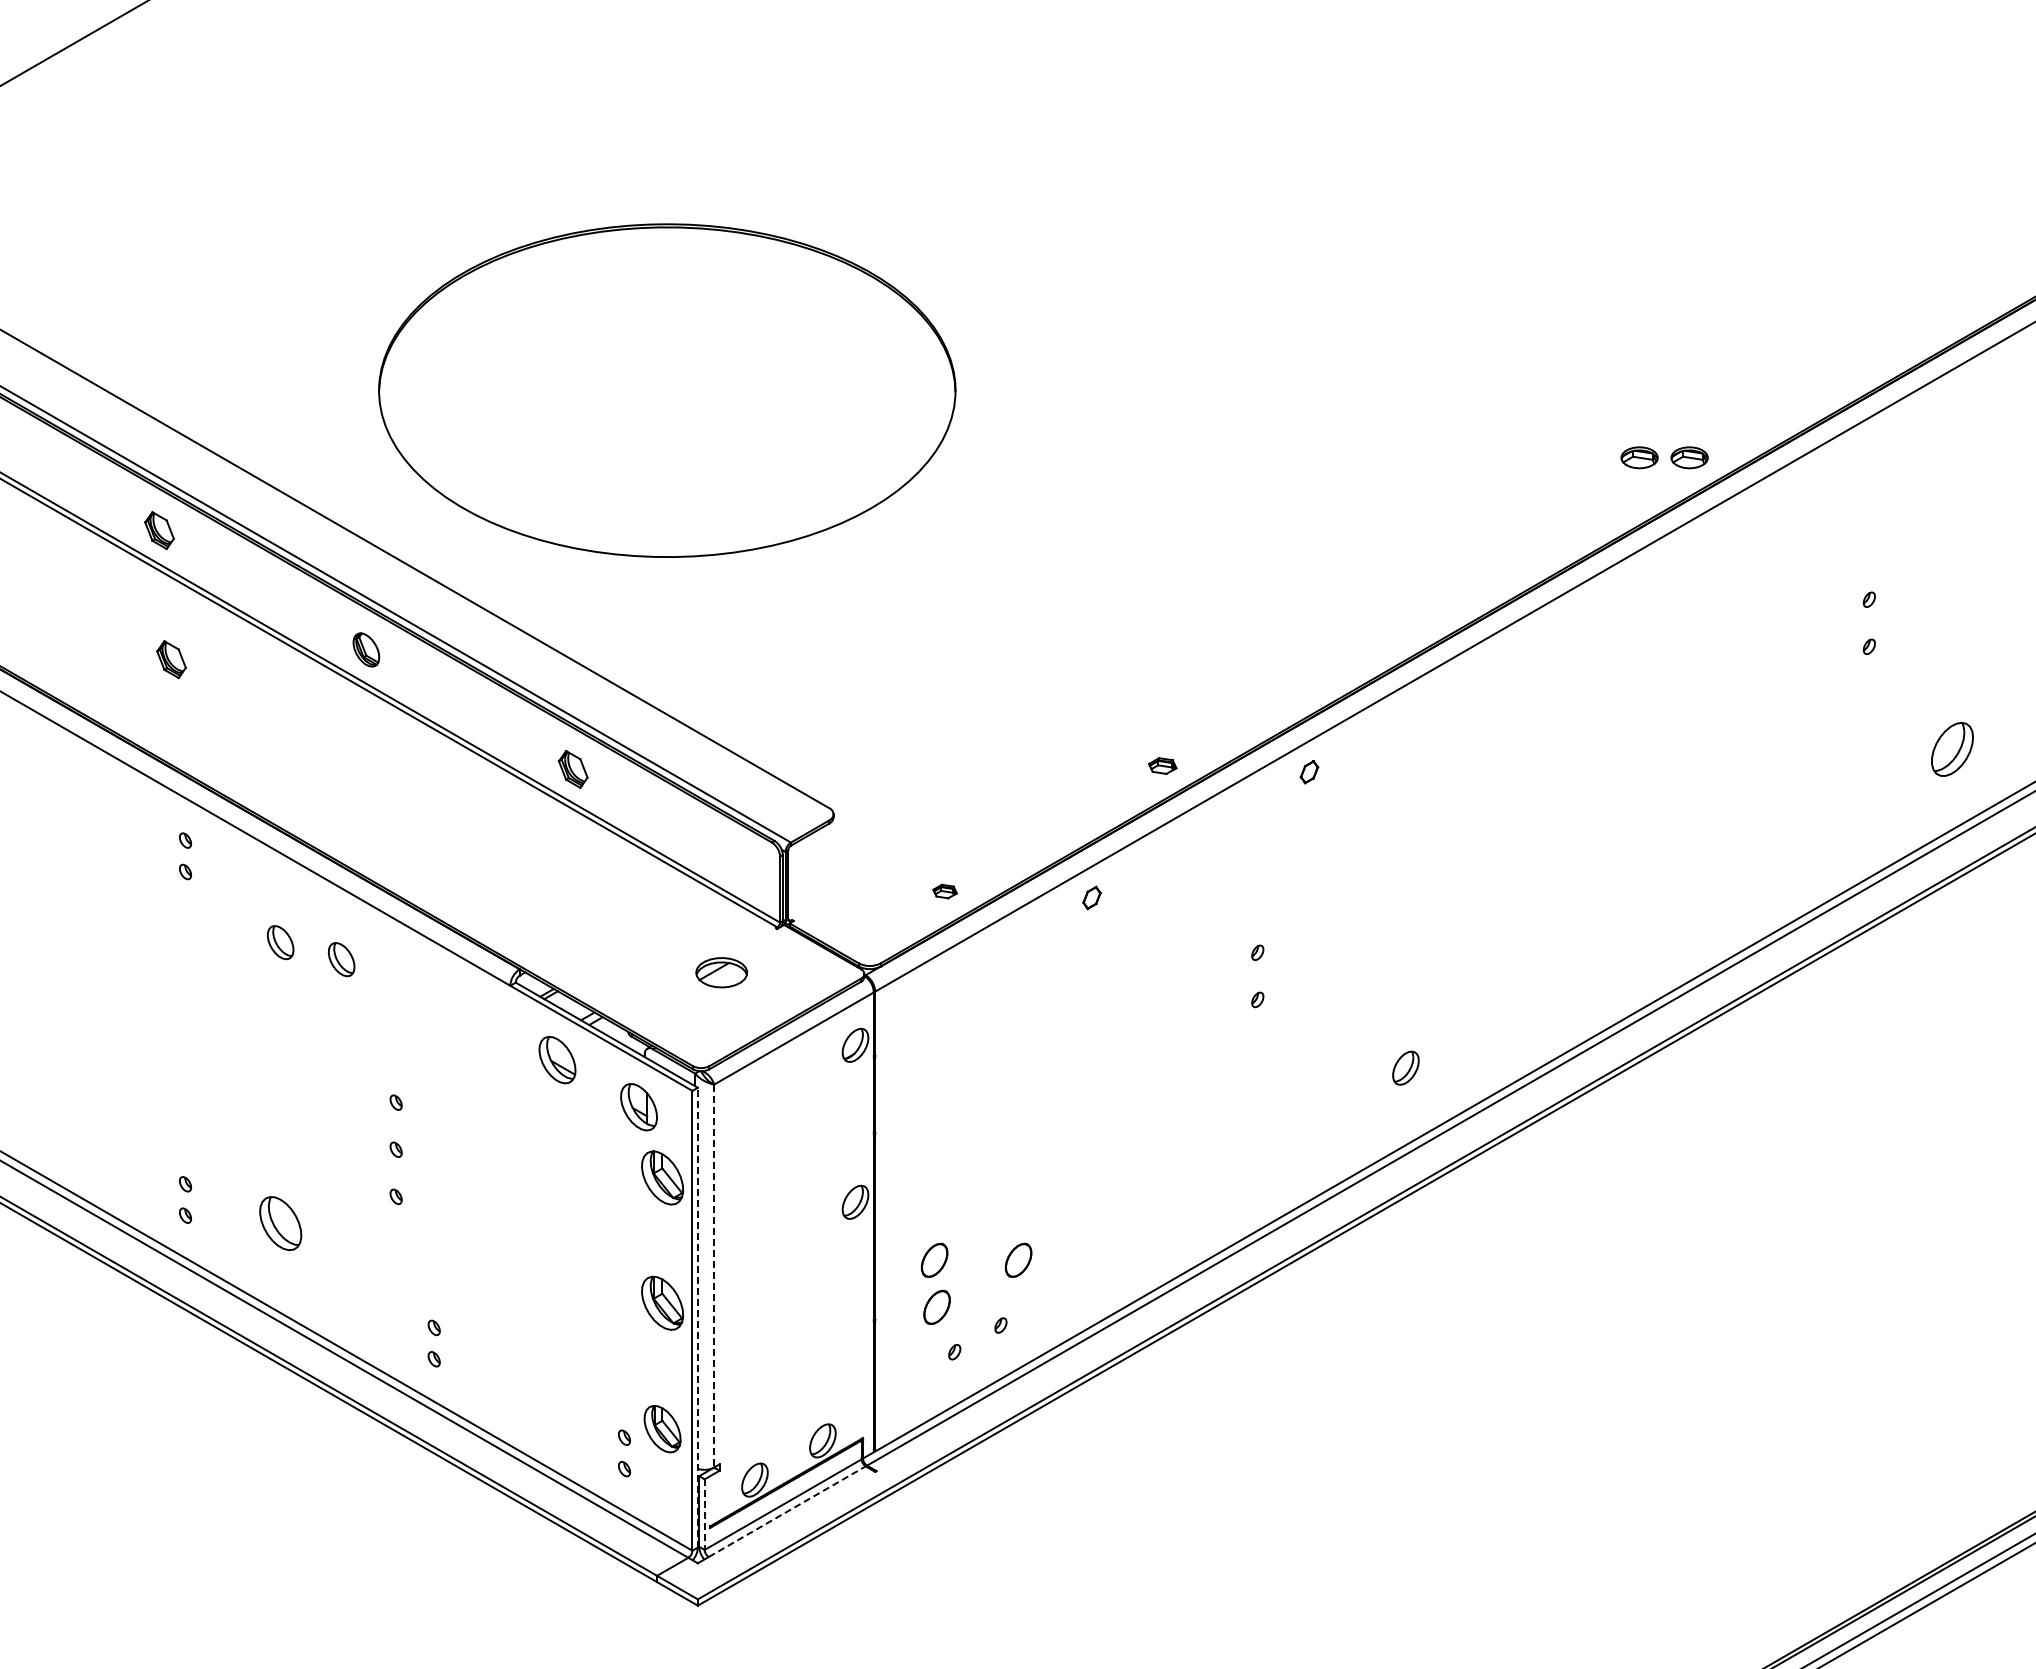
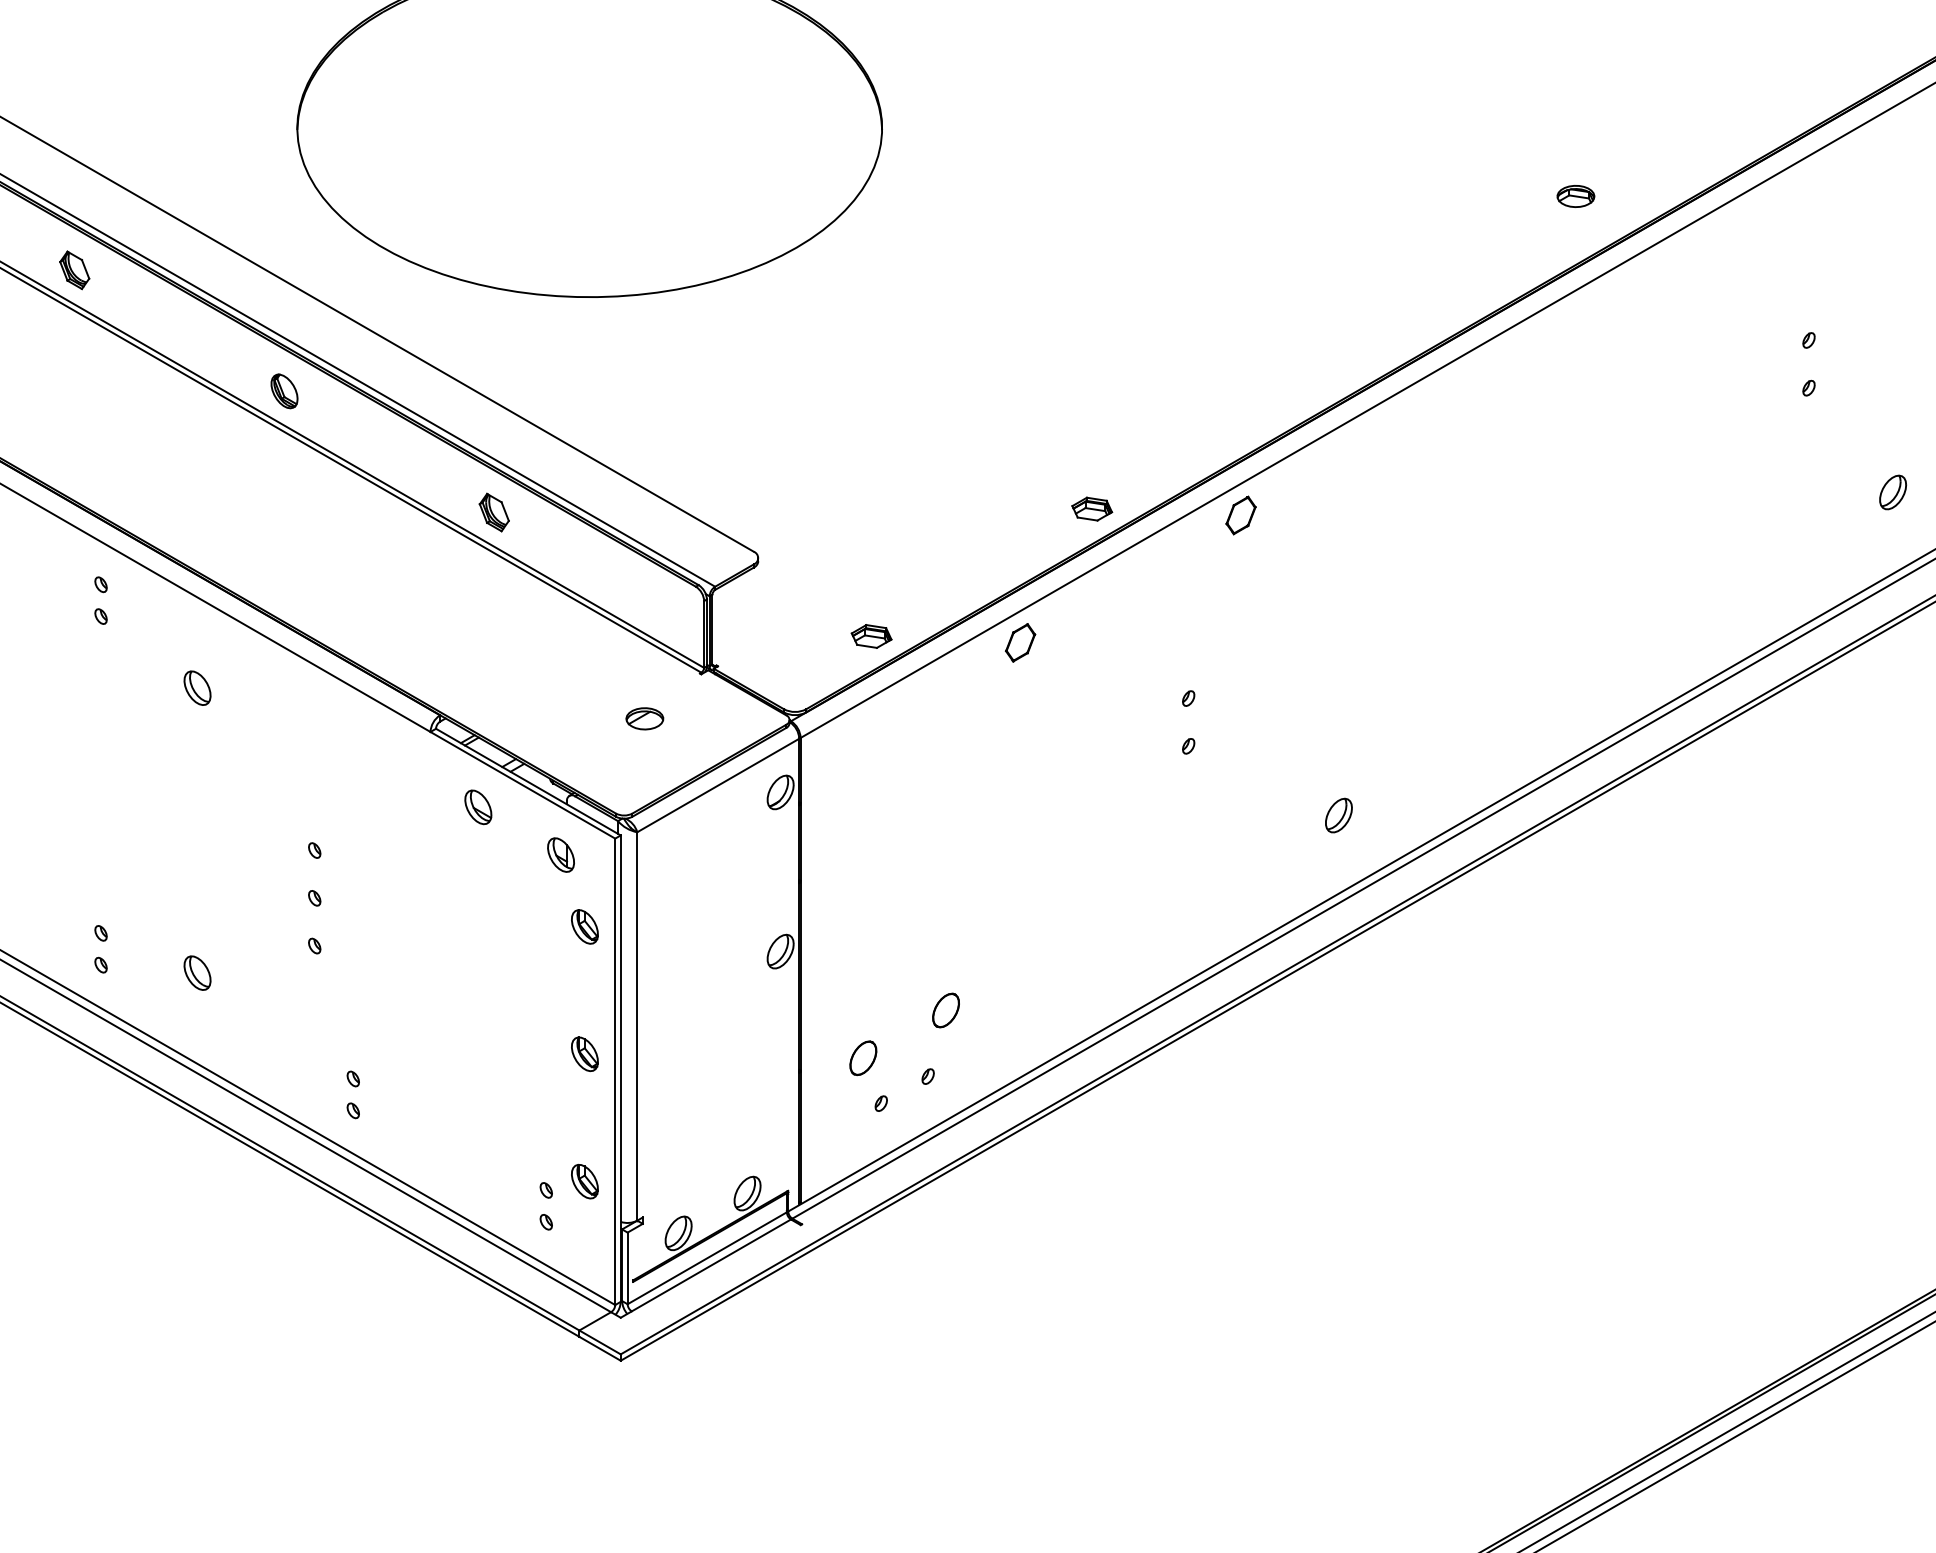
part: (1689, 457) -> (1626, 196), removed
part: (171, 659) -> (86, 401), removed
part: (1951, 749) -> (1892, 492), size x0.62
part: (1162, 765) -> (1092, 508), size x1.43
part: (1309, 771) -> (1241, 514), size x1.67
part: (944, 891) -> (870, 636), size x1.67
part: (1091, 897) -> (1020, 642), size x1.67
part: (341, 959) -> (259, 705), removed
part: (721, 972) -> (644, 718), size x0.71
part: (557, 1059) -> (478, 806), size x0.71
part: (638, 1106) -> (560, 854), size x0.71
part: (662, 1177) -> (584, 926), size x0.62
part: (280, 1223) -> (197, 973), size x0.62
part: (934, 1259) -> (860, 1009), removed
line: (714, 1276) -> (637, 1026), dashed -> solid
part: (662, 1303) -> (584, 1054), size x0.62
line: (697, 1317) -> (620, 1068), dashed -> solid
part: (662, 1428) -> (584, 1181), size x0.71
line: (787, 1511) -> (711, 1265), dashed -> solid
line: (704, 1515) -> (627, 1269), dashed -> solid

